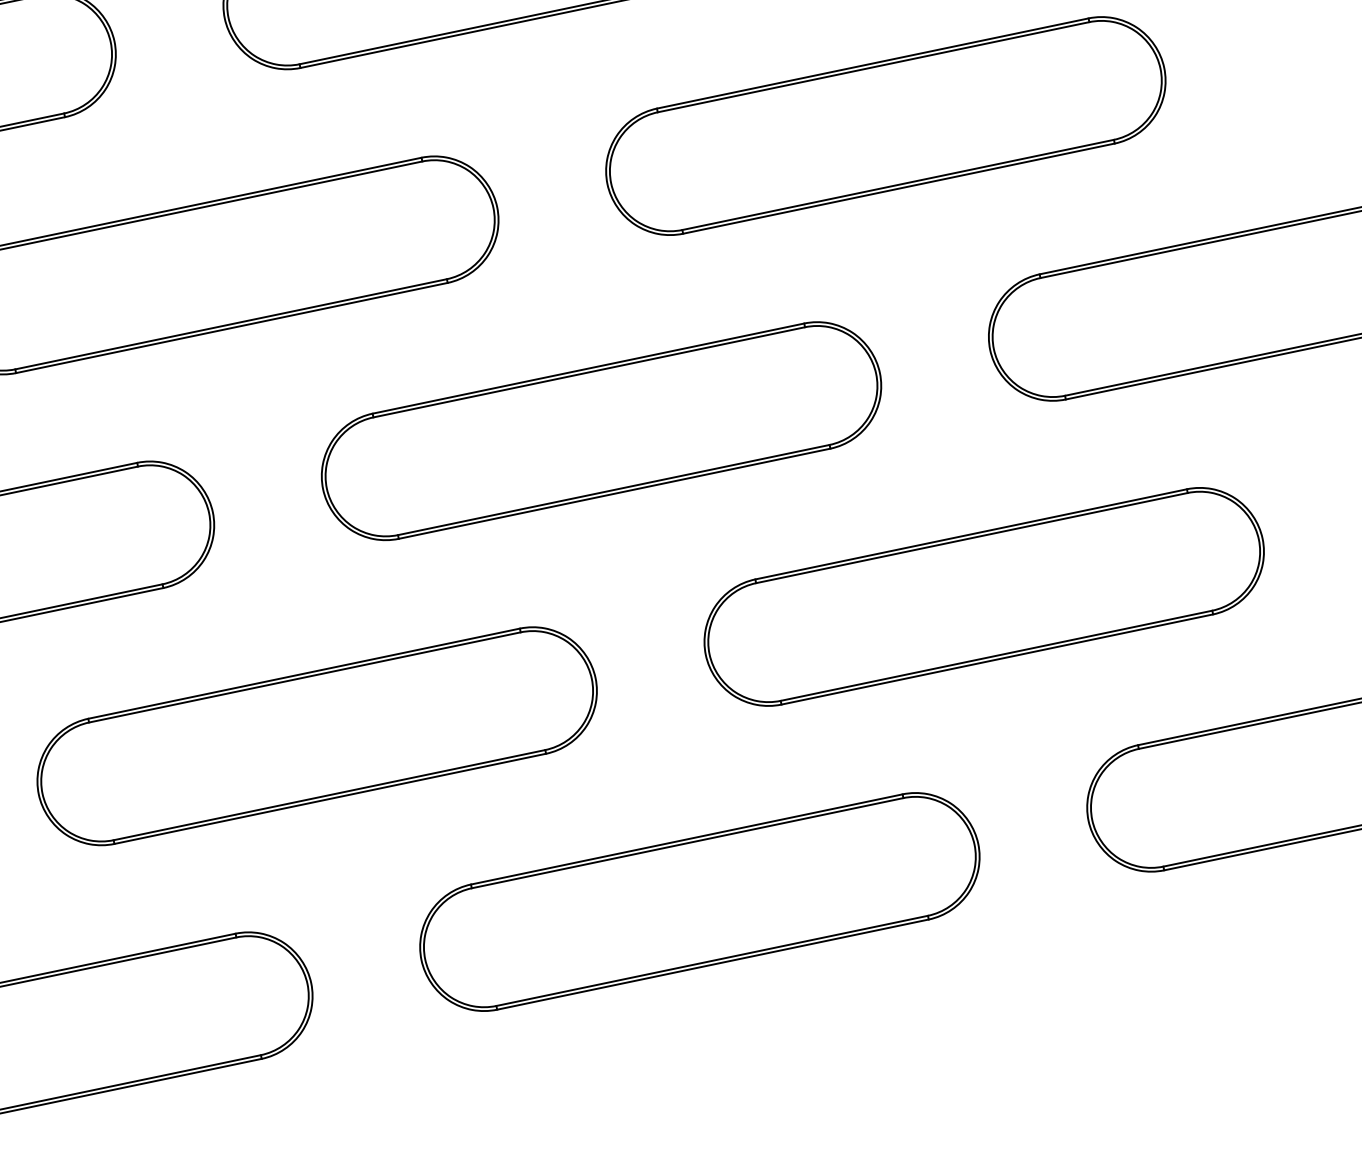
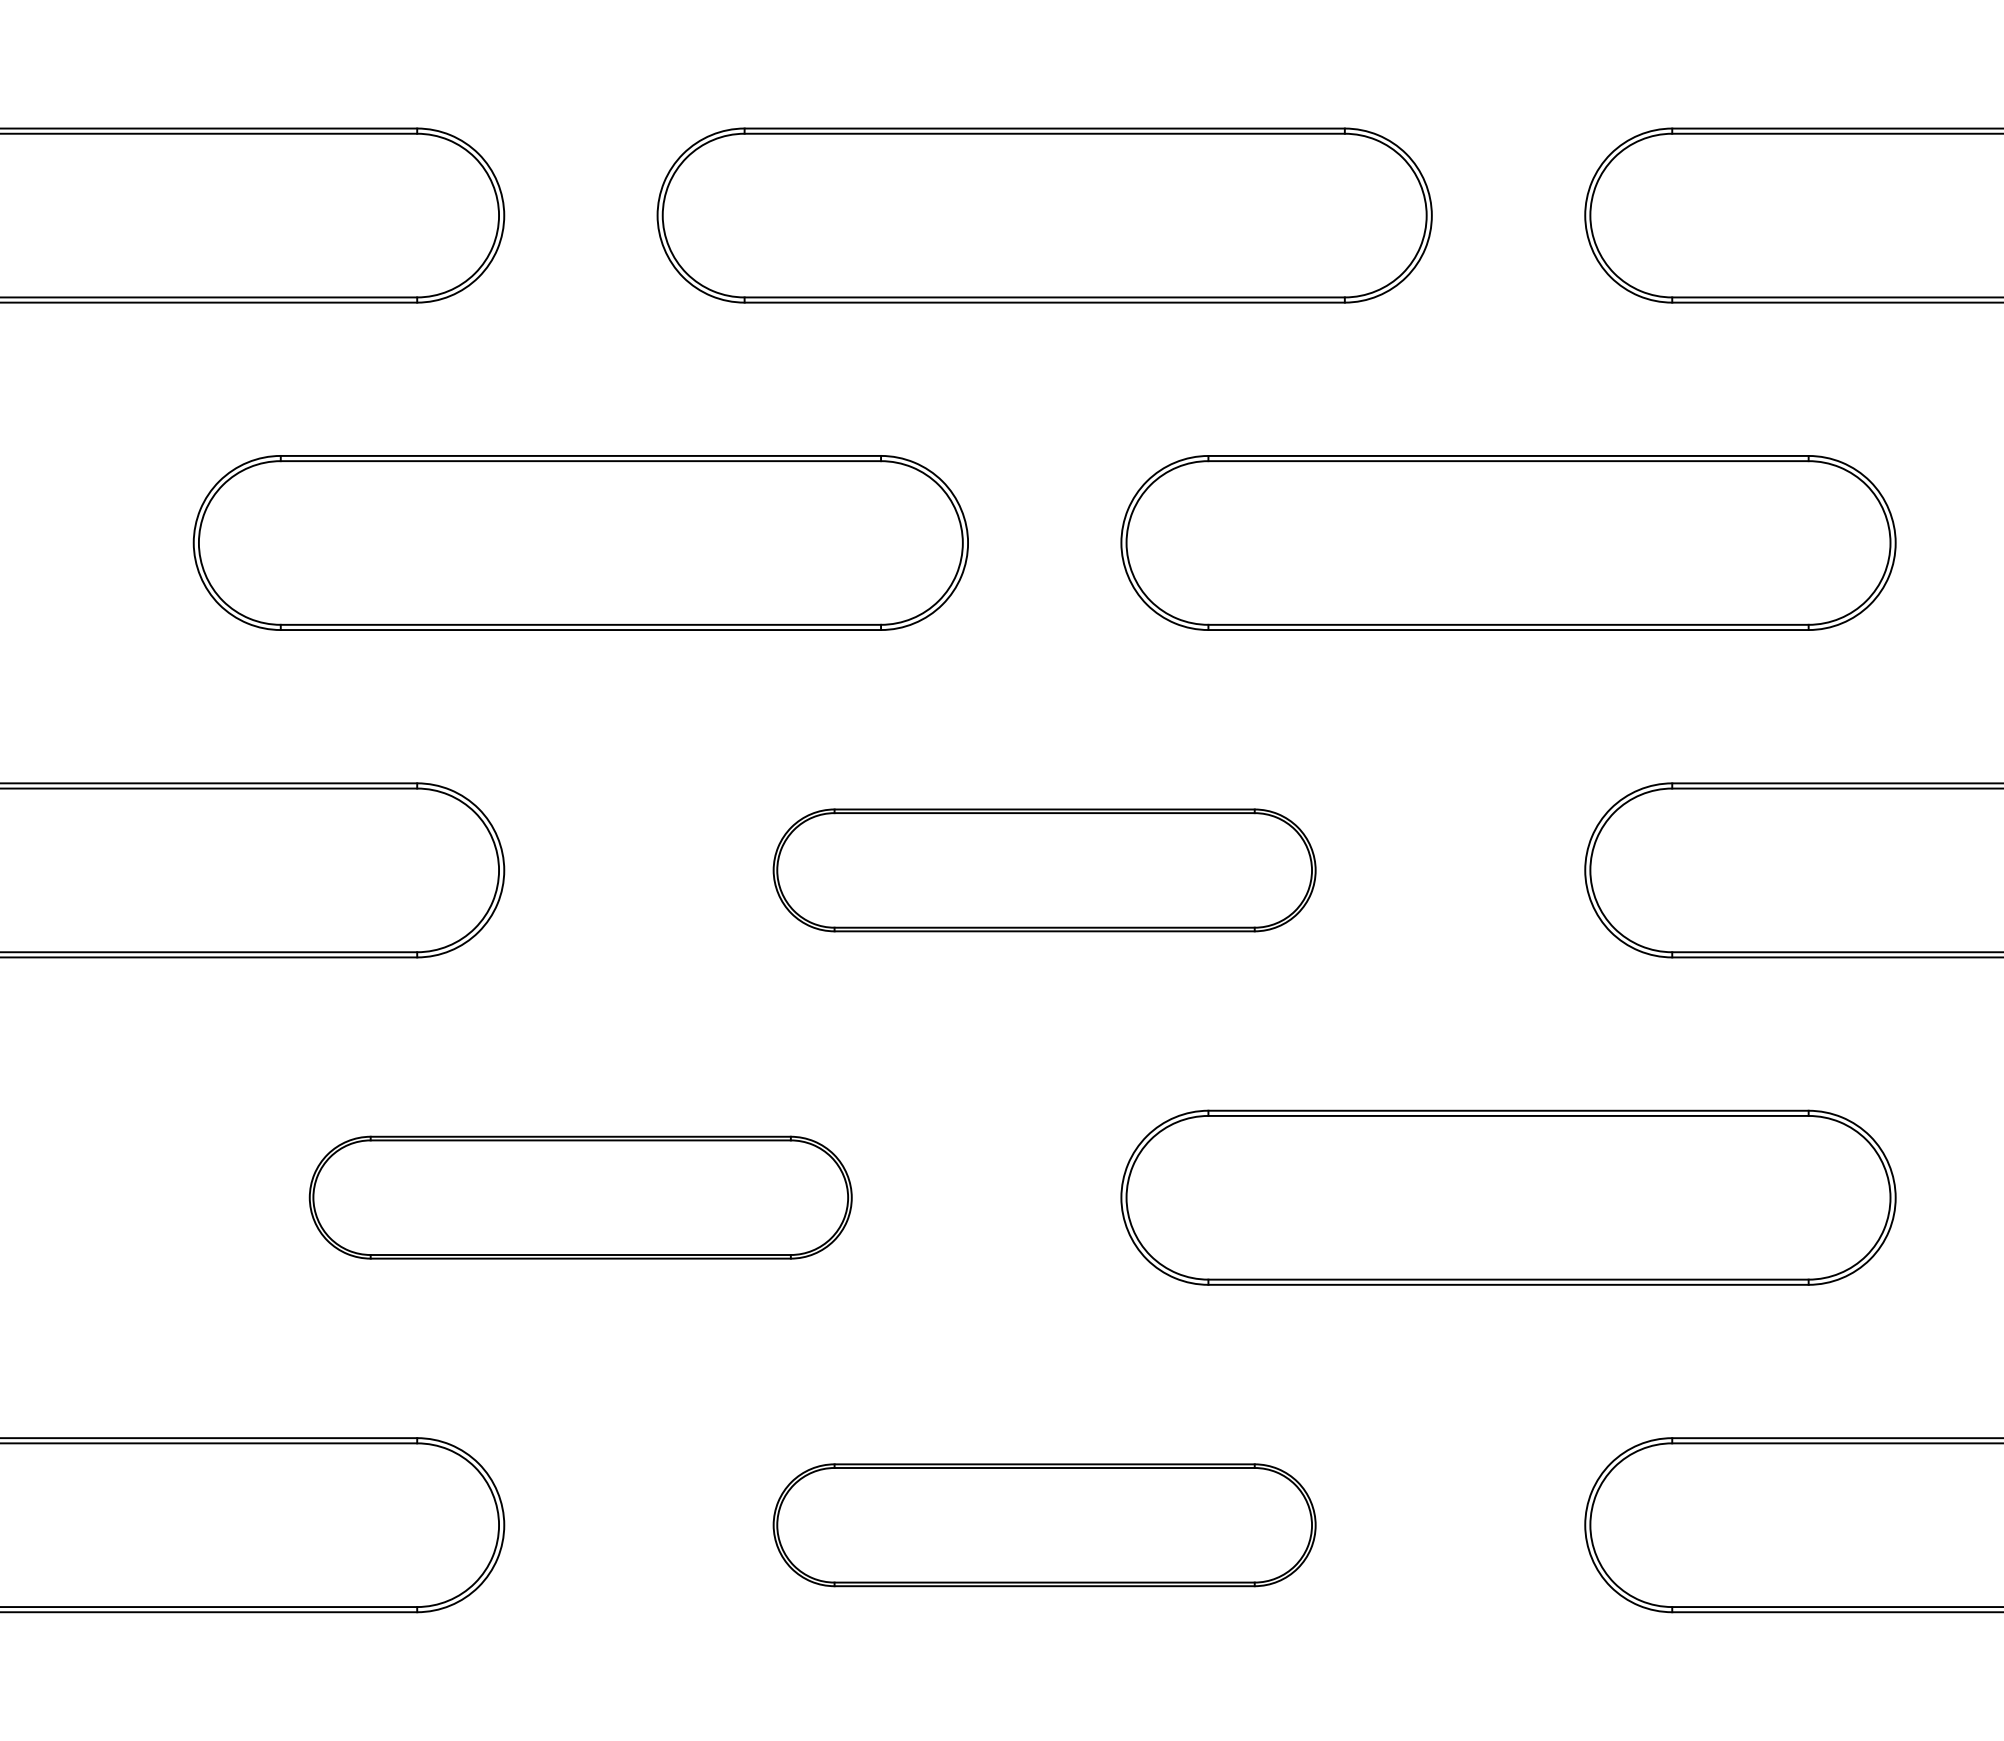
part: (601, 431) -> (1044, 870), size x0.7
part: (316, 736) -> (580, 1197), size x0.7
part: (699, 902) -> (1044, 1525), size x0.7

